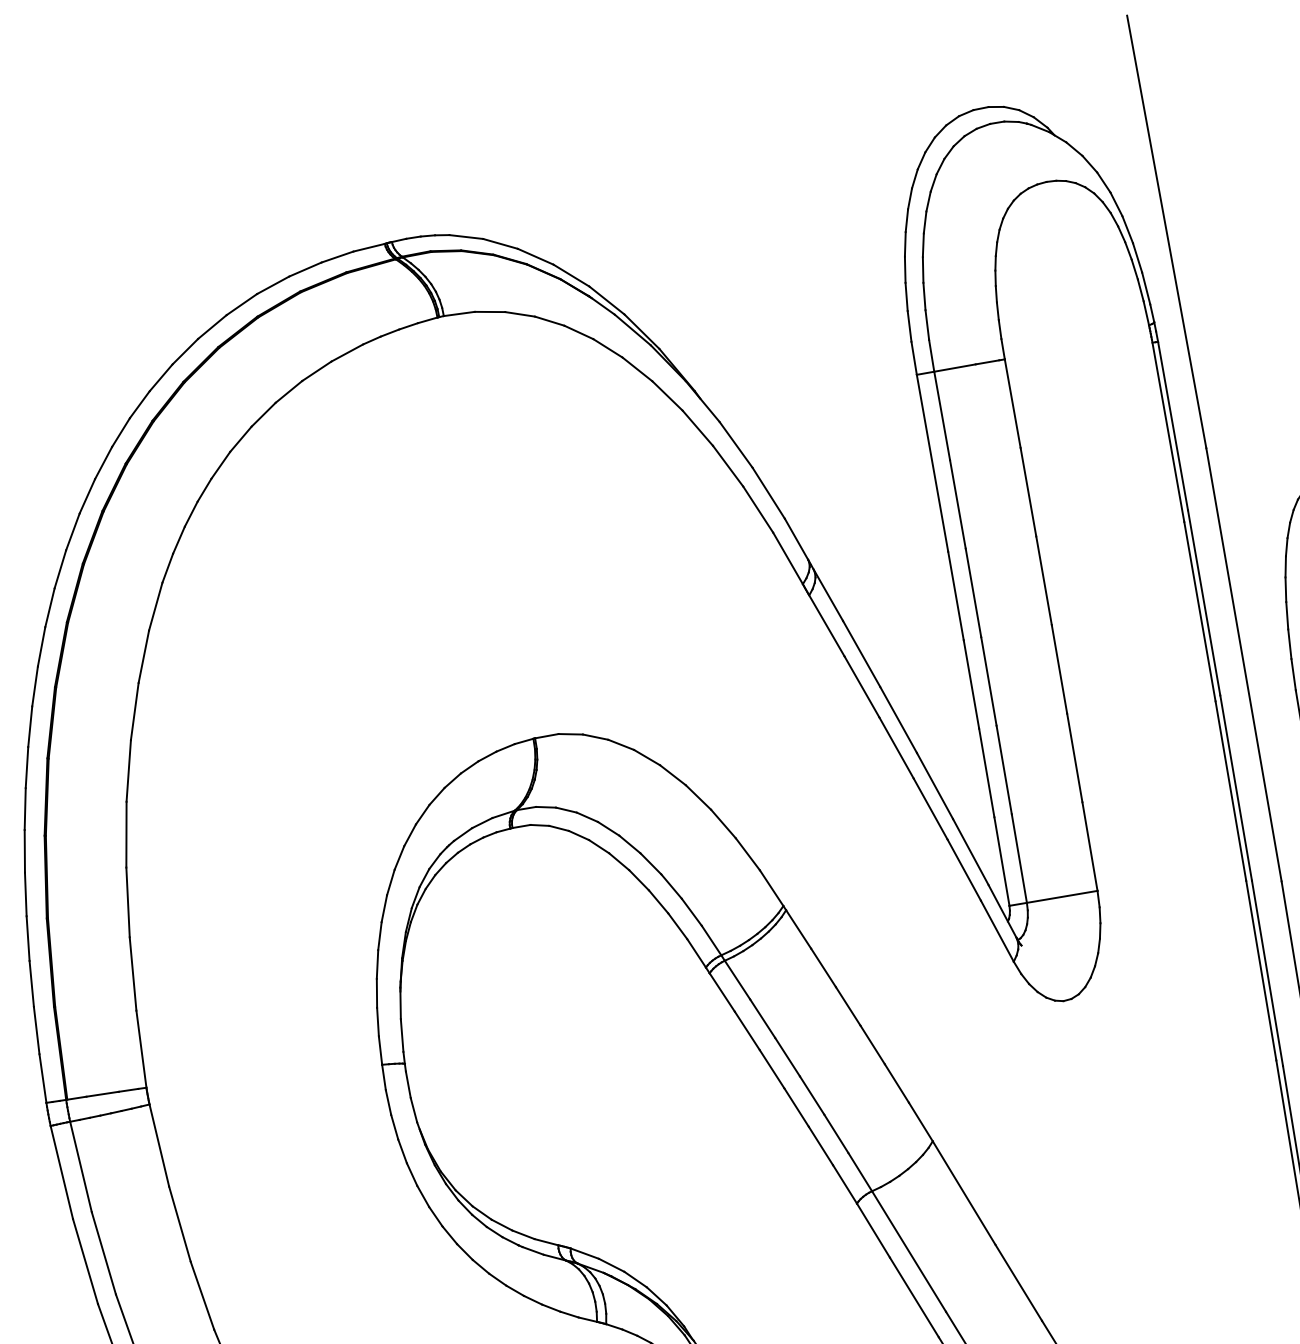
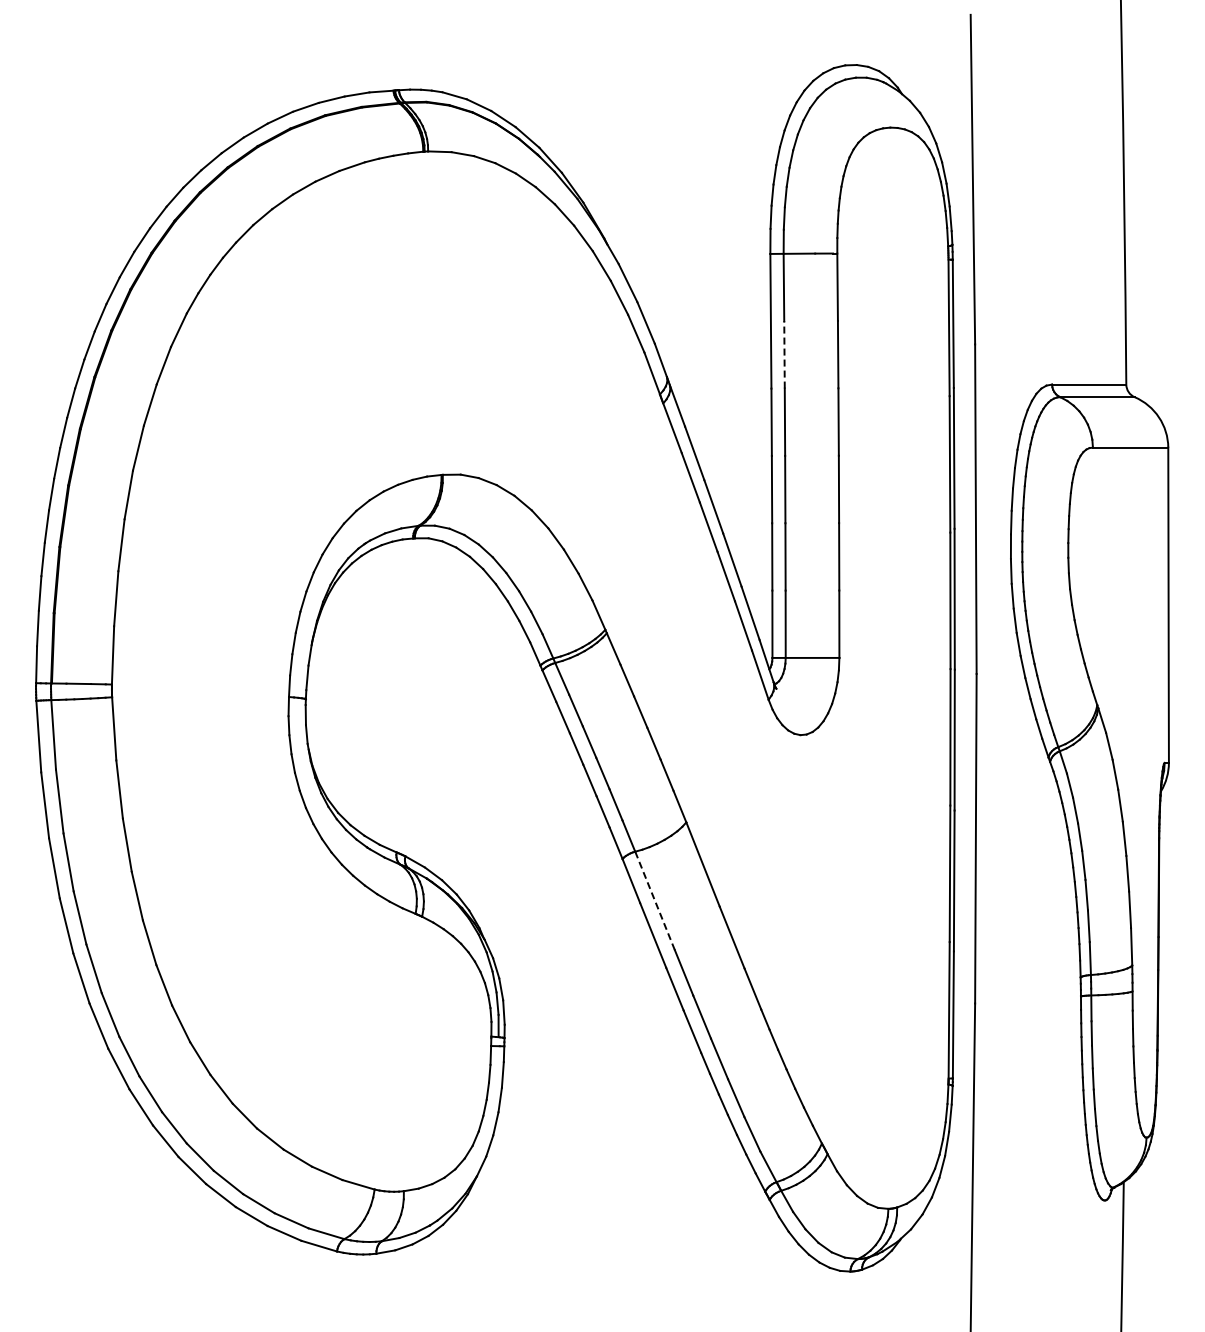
line: (957, 503) -> (784, 354), solid -> dashed
line: (908, 1251) -> (654, 900), solid -> dashed

